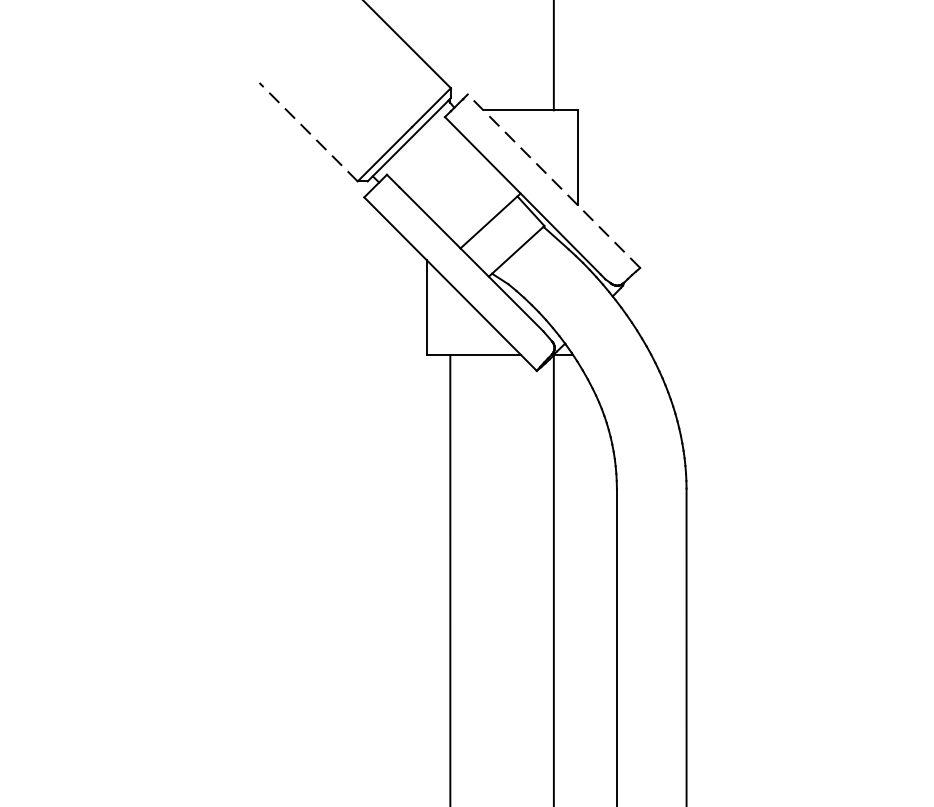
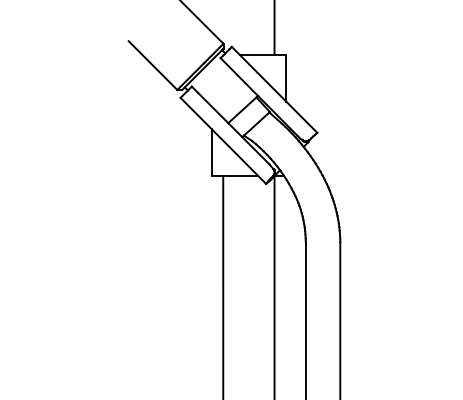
line: (307, 132) -> (152, 65), dashed -> solid
line: (553, 180) -> (274, 89), dashed -> solid

